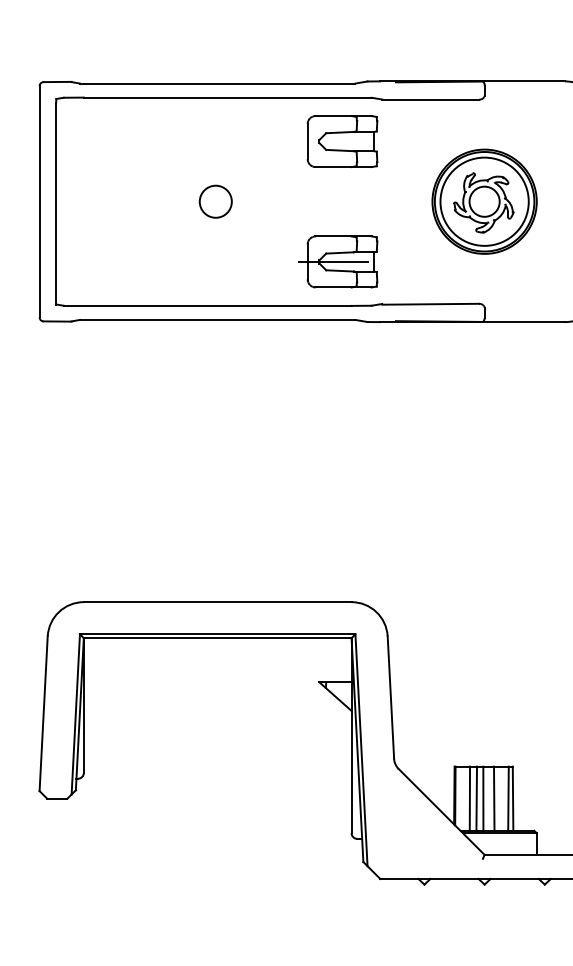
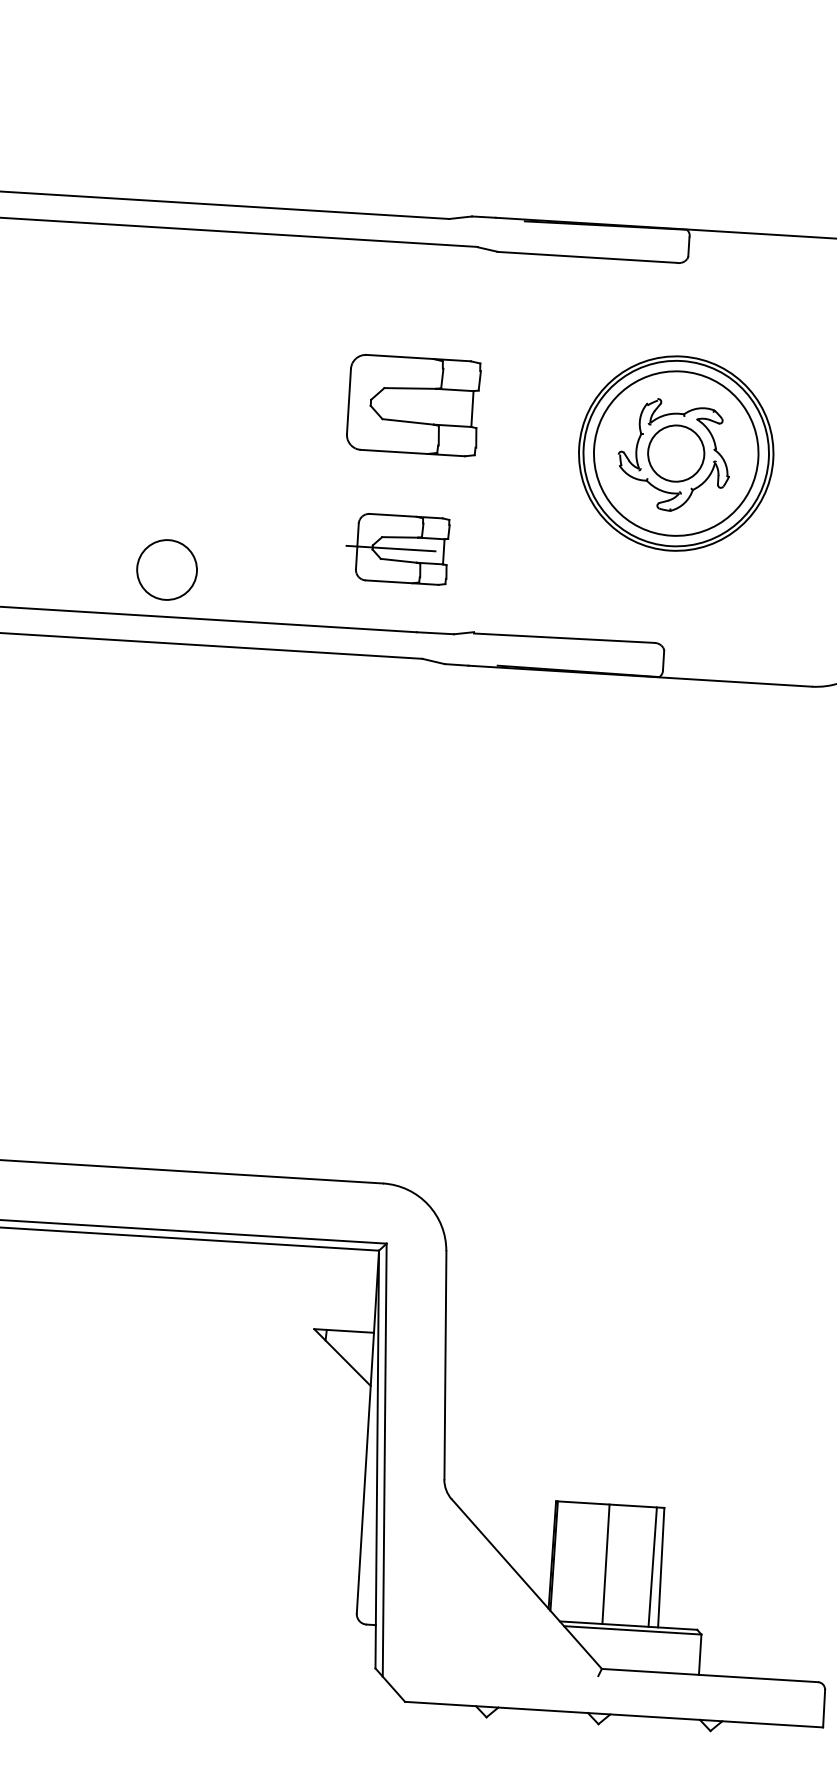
part: (342, 141) -> (413, 405), moved
circle: (215, 201) -> (166, 569), moved
part: (338, 261) -> (397, 548), size x0.7
line: (469, 798) -> (580, 1562), removed
line: (476, 798) -> (593, 1563), removed
line: (494, 798) -> (626, 1565), removed

